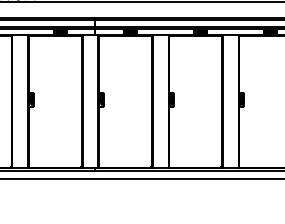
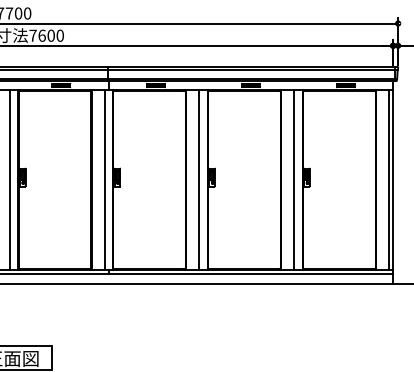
line: (21, 101) -> (9, 179), added
line: (92, 101) -> (104, 179), added
line: (162, 101) -> (199, 179), added
line: (232, 101) -> (294, 179), added

